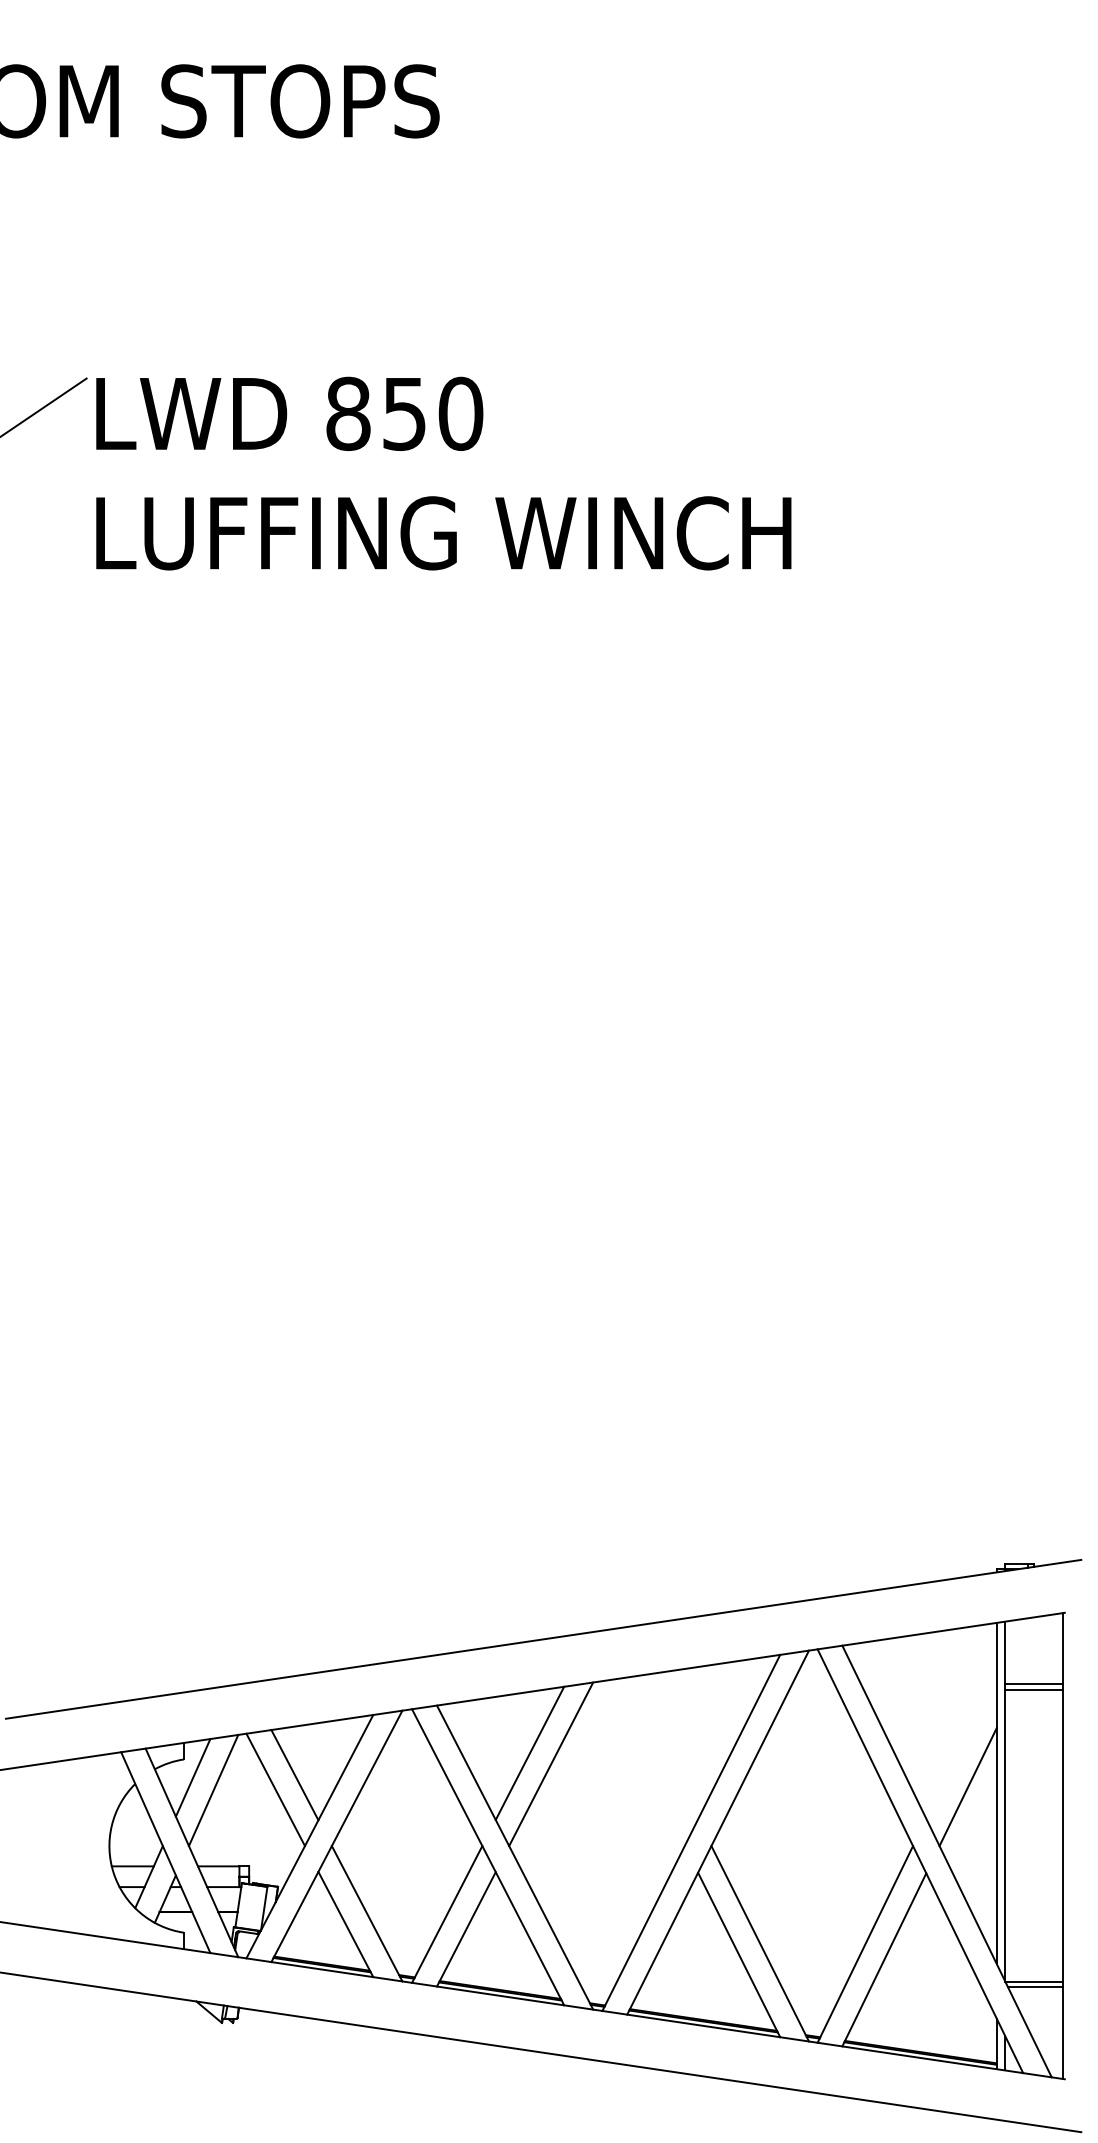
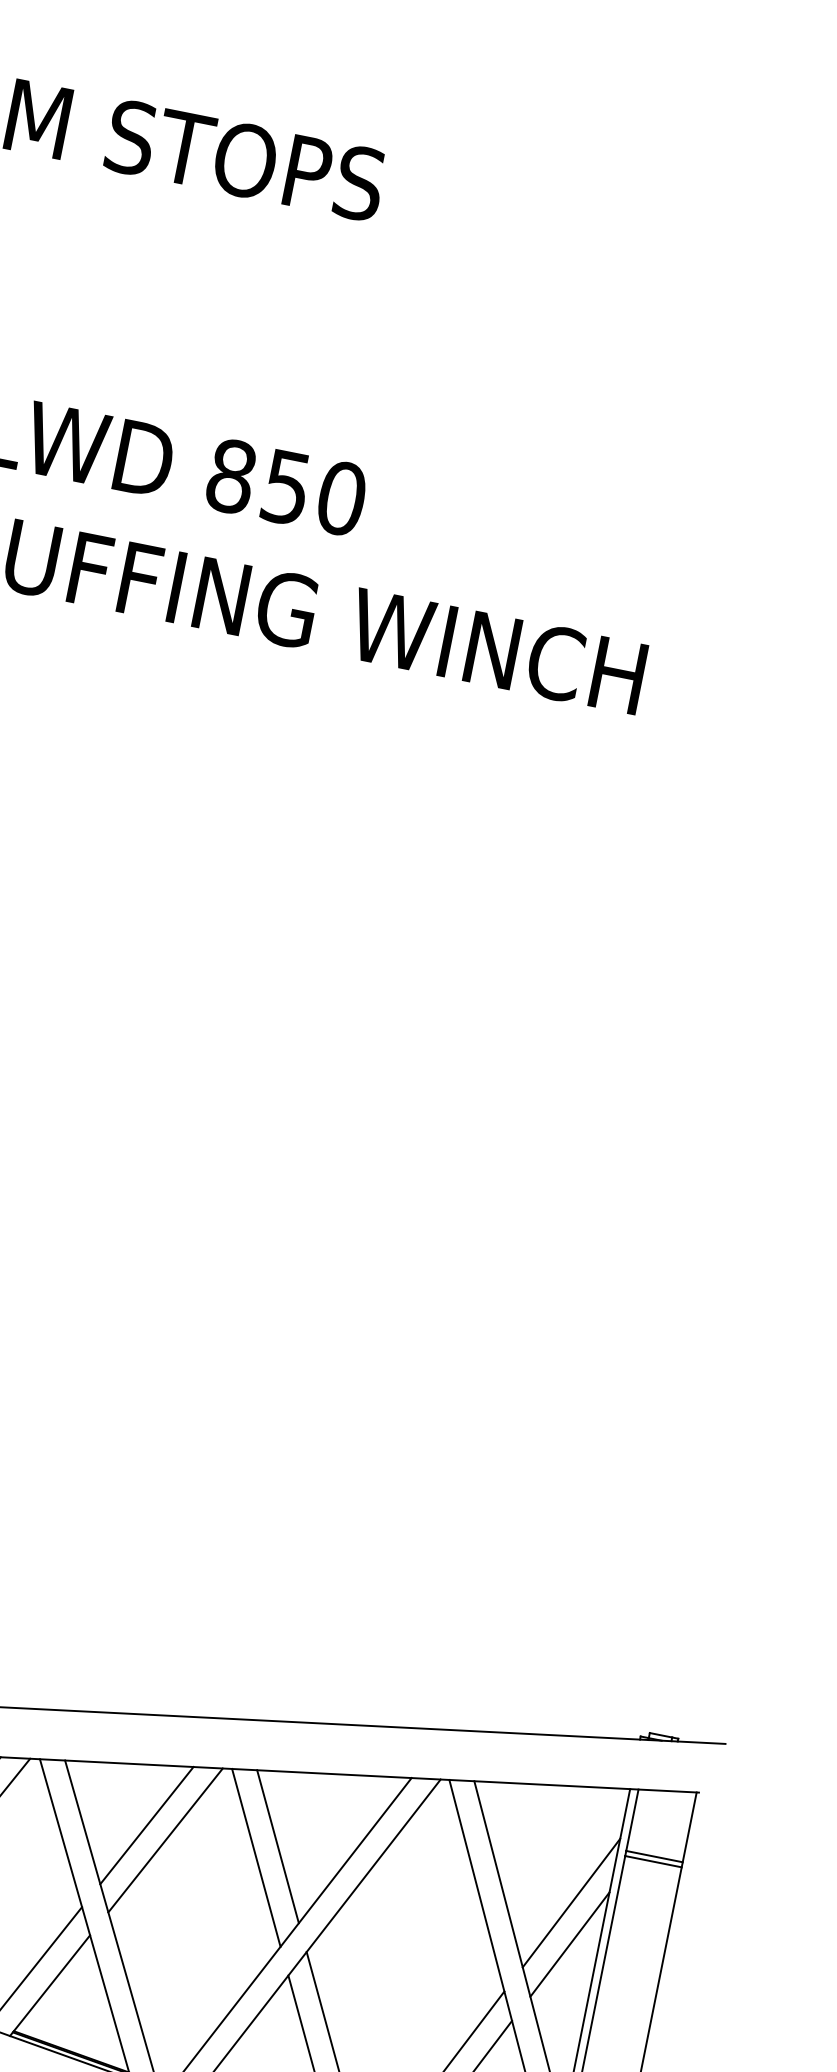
line: (961, 1745) -> (571, 1902), added
line: (662, 1748) -> (277, 1846), added
line: (643, 1763) -> (256, 1857), added

